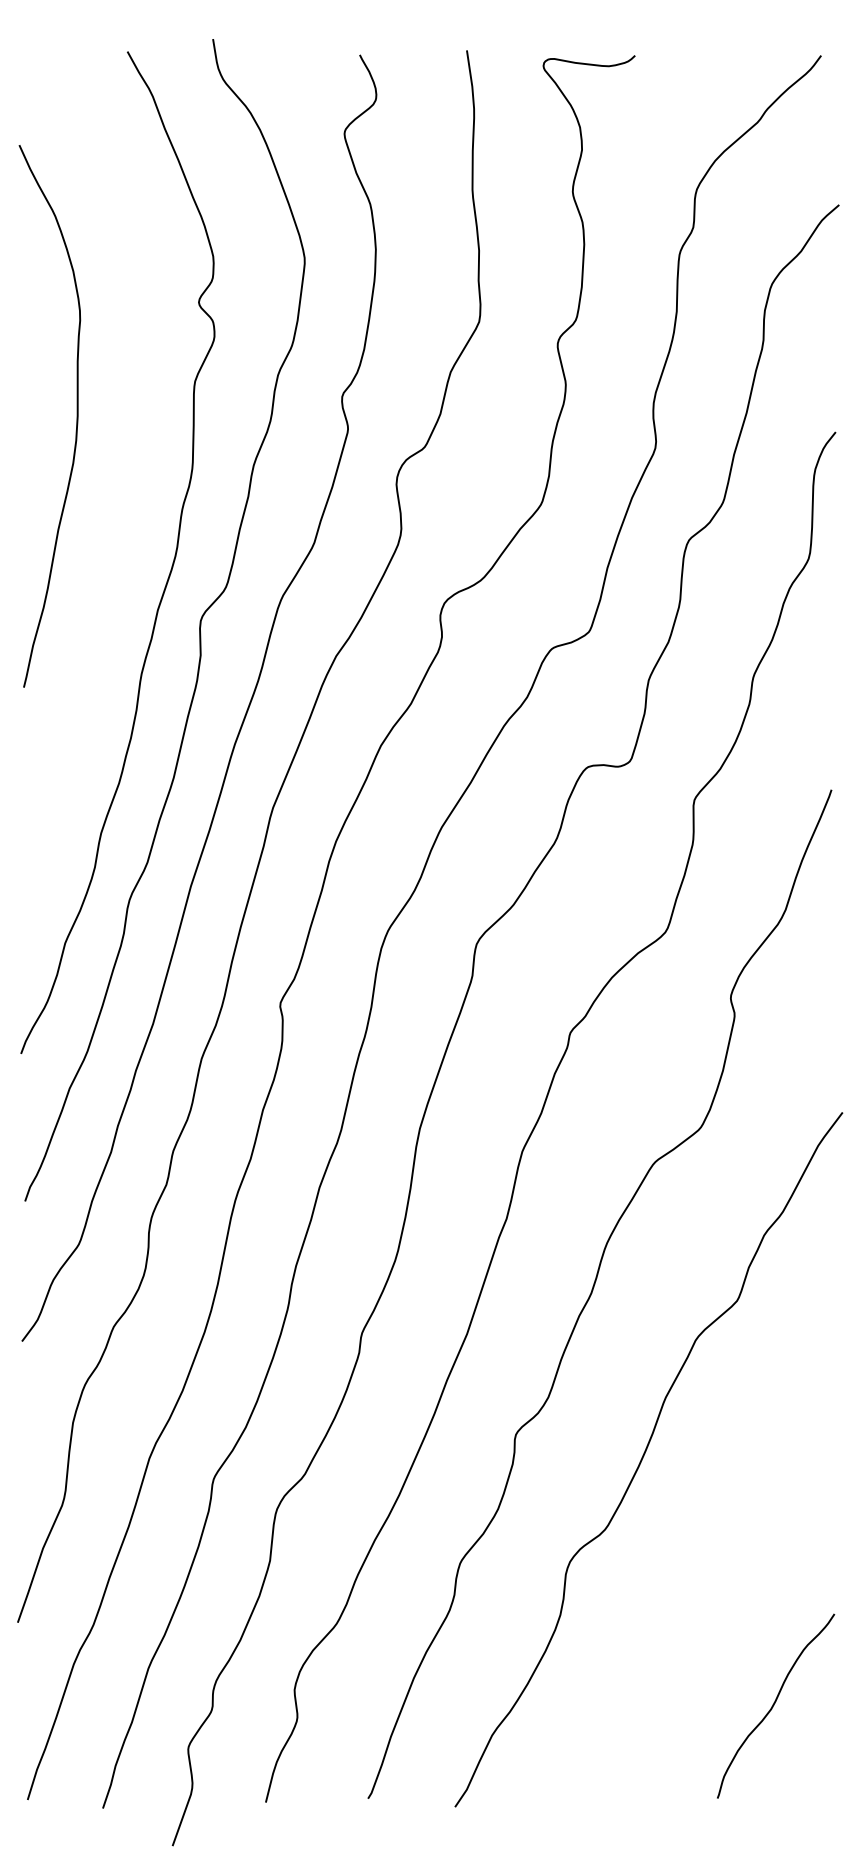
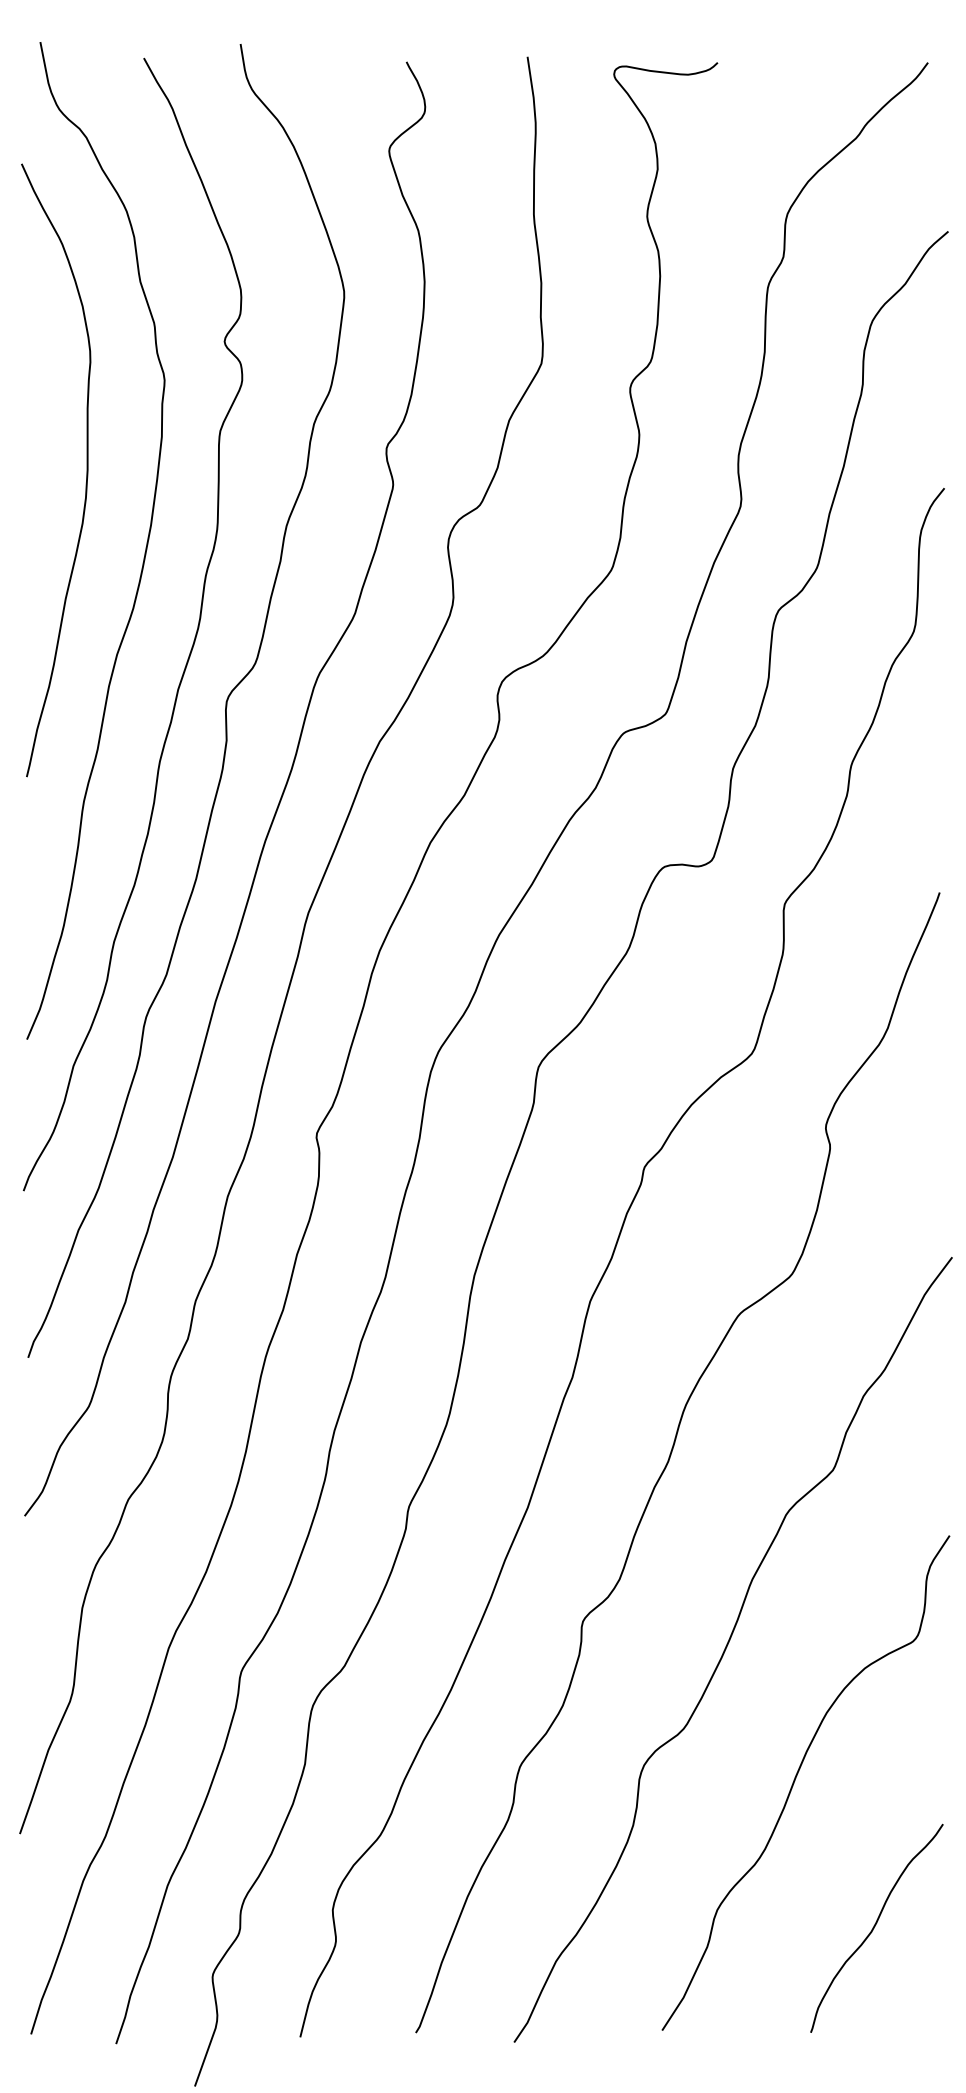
curve: (128, 488) -> (144, 552), added
curve: (704, 1573) -> (796, 1778), added

